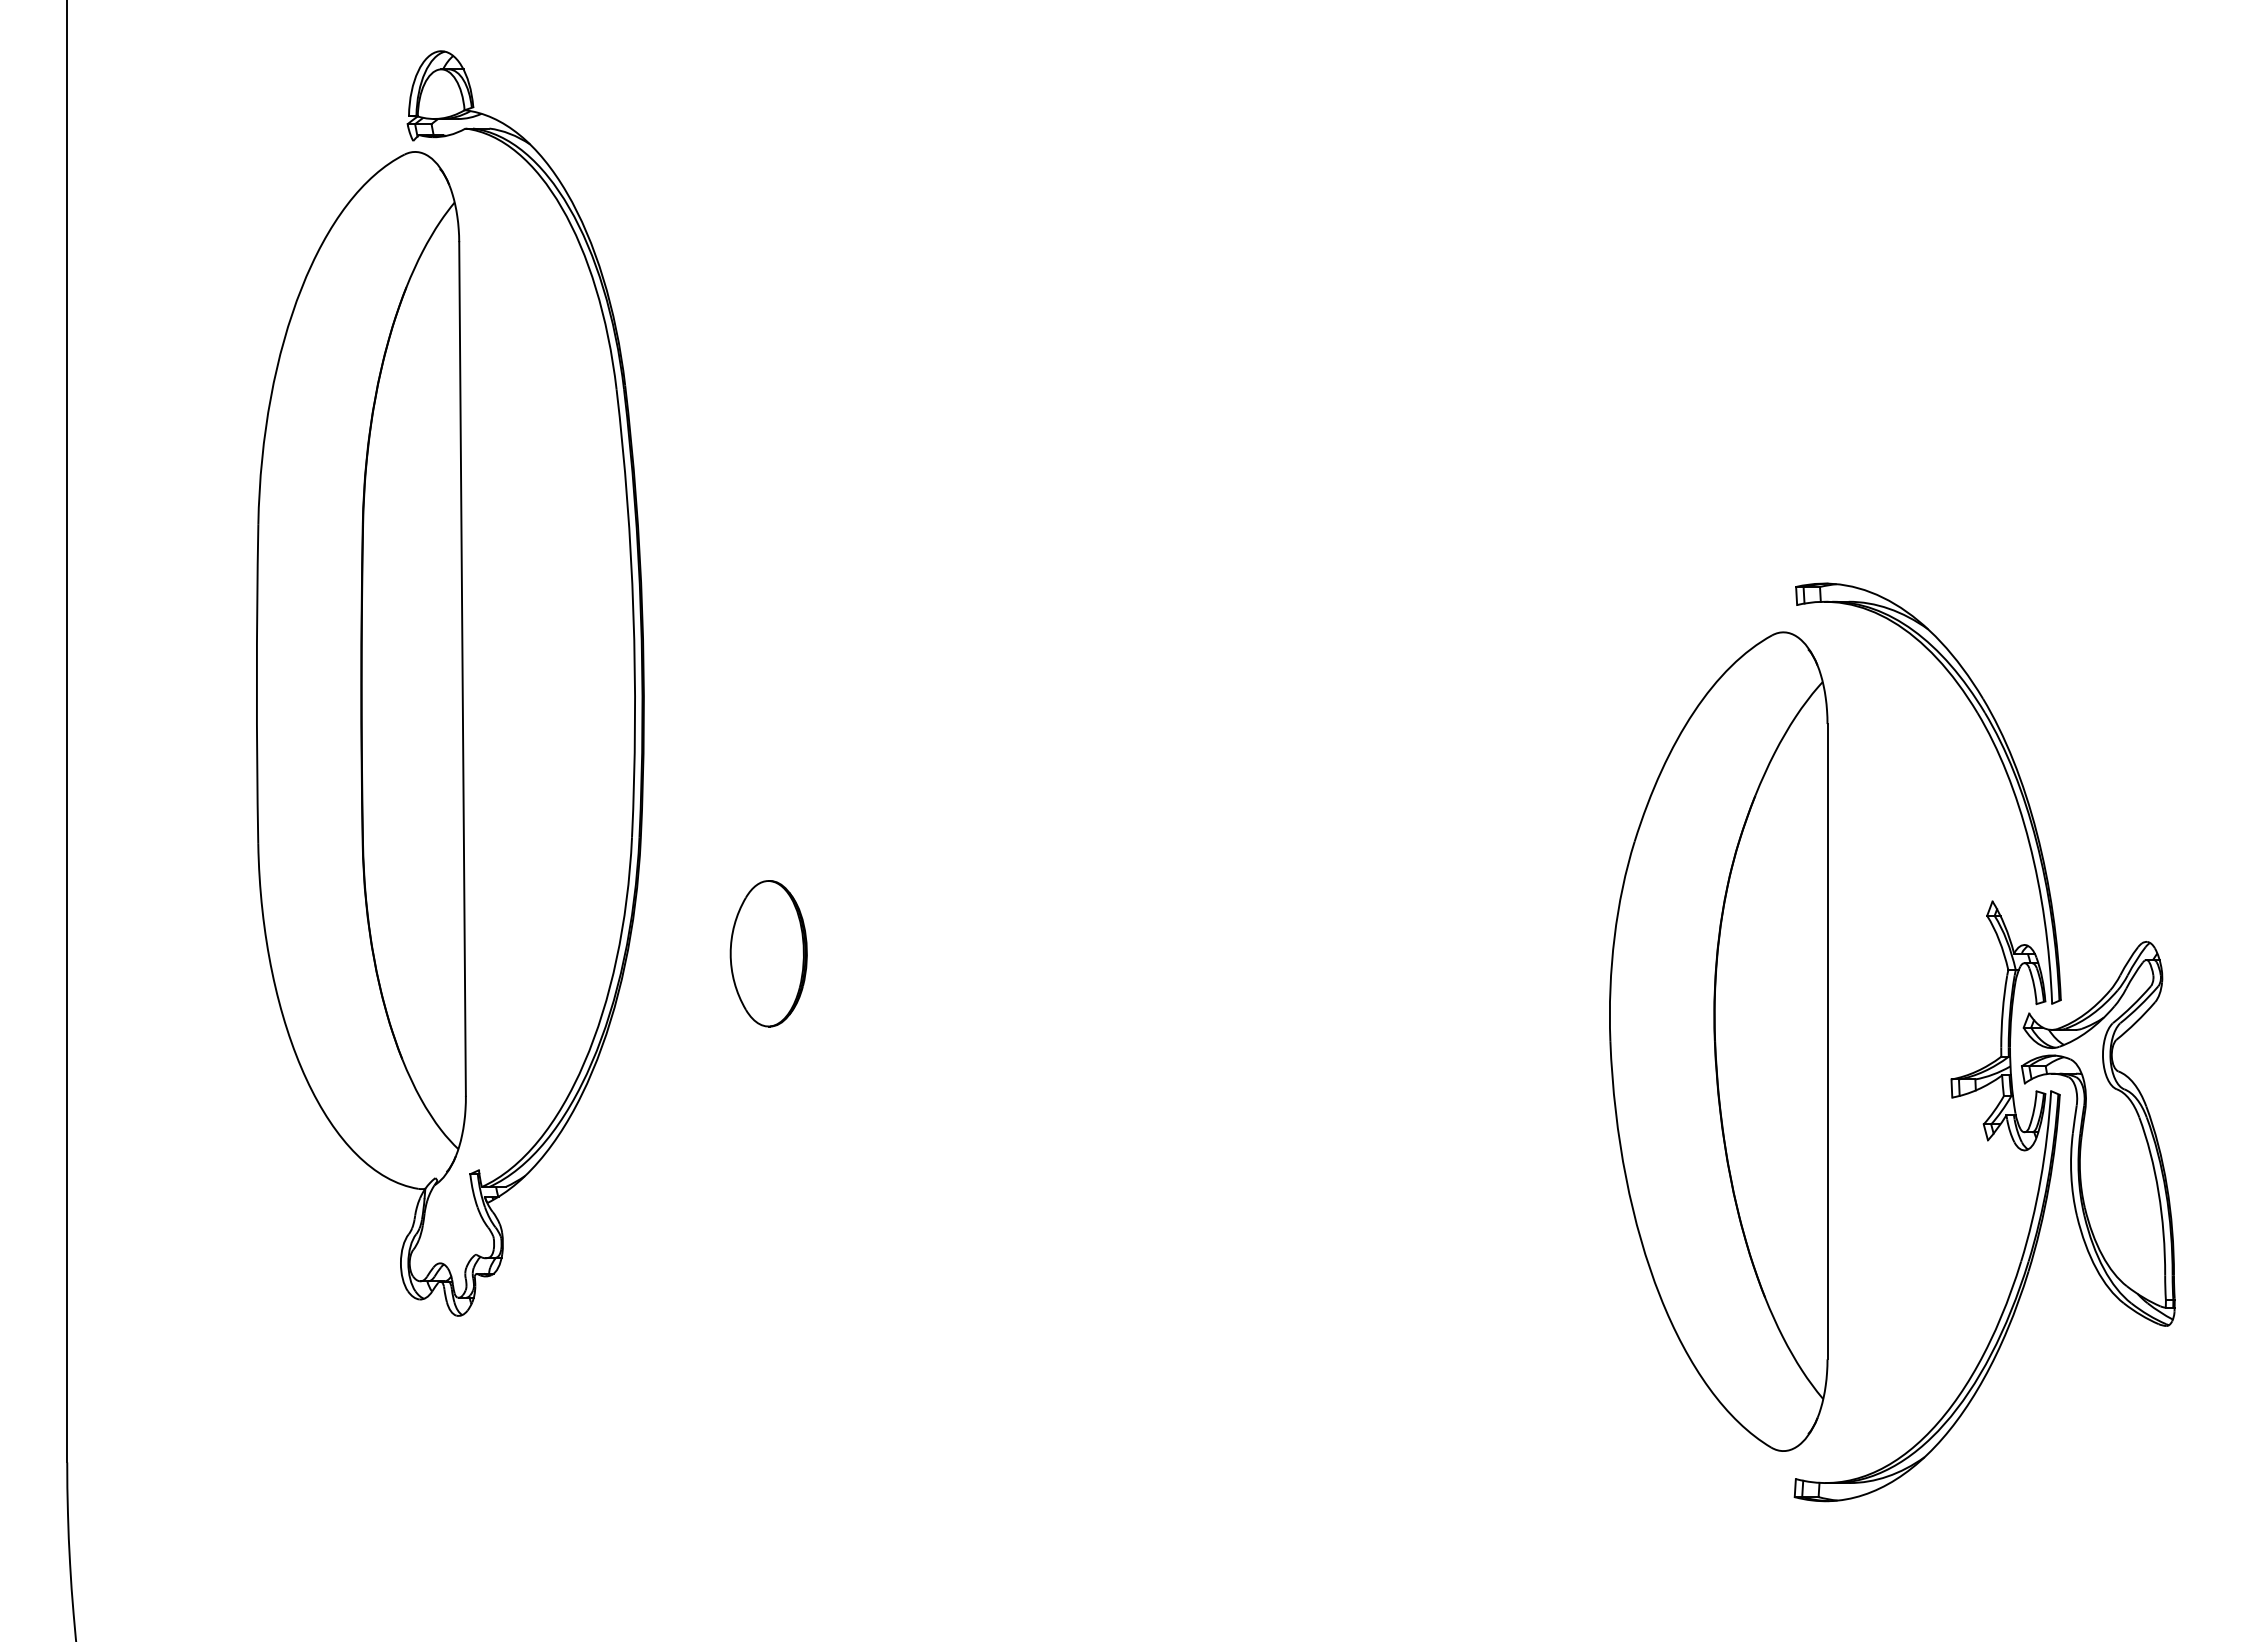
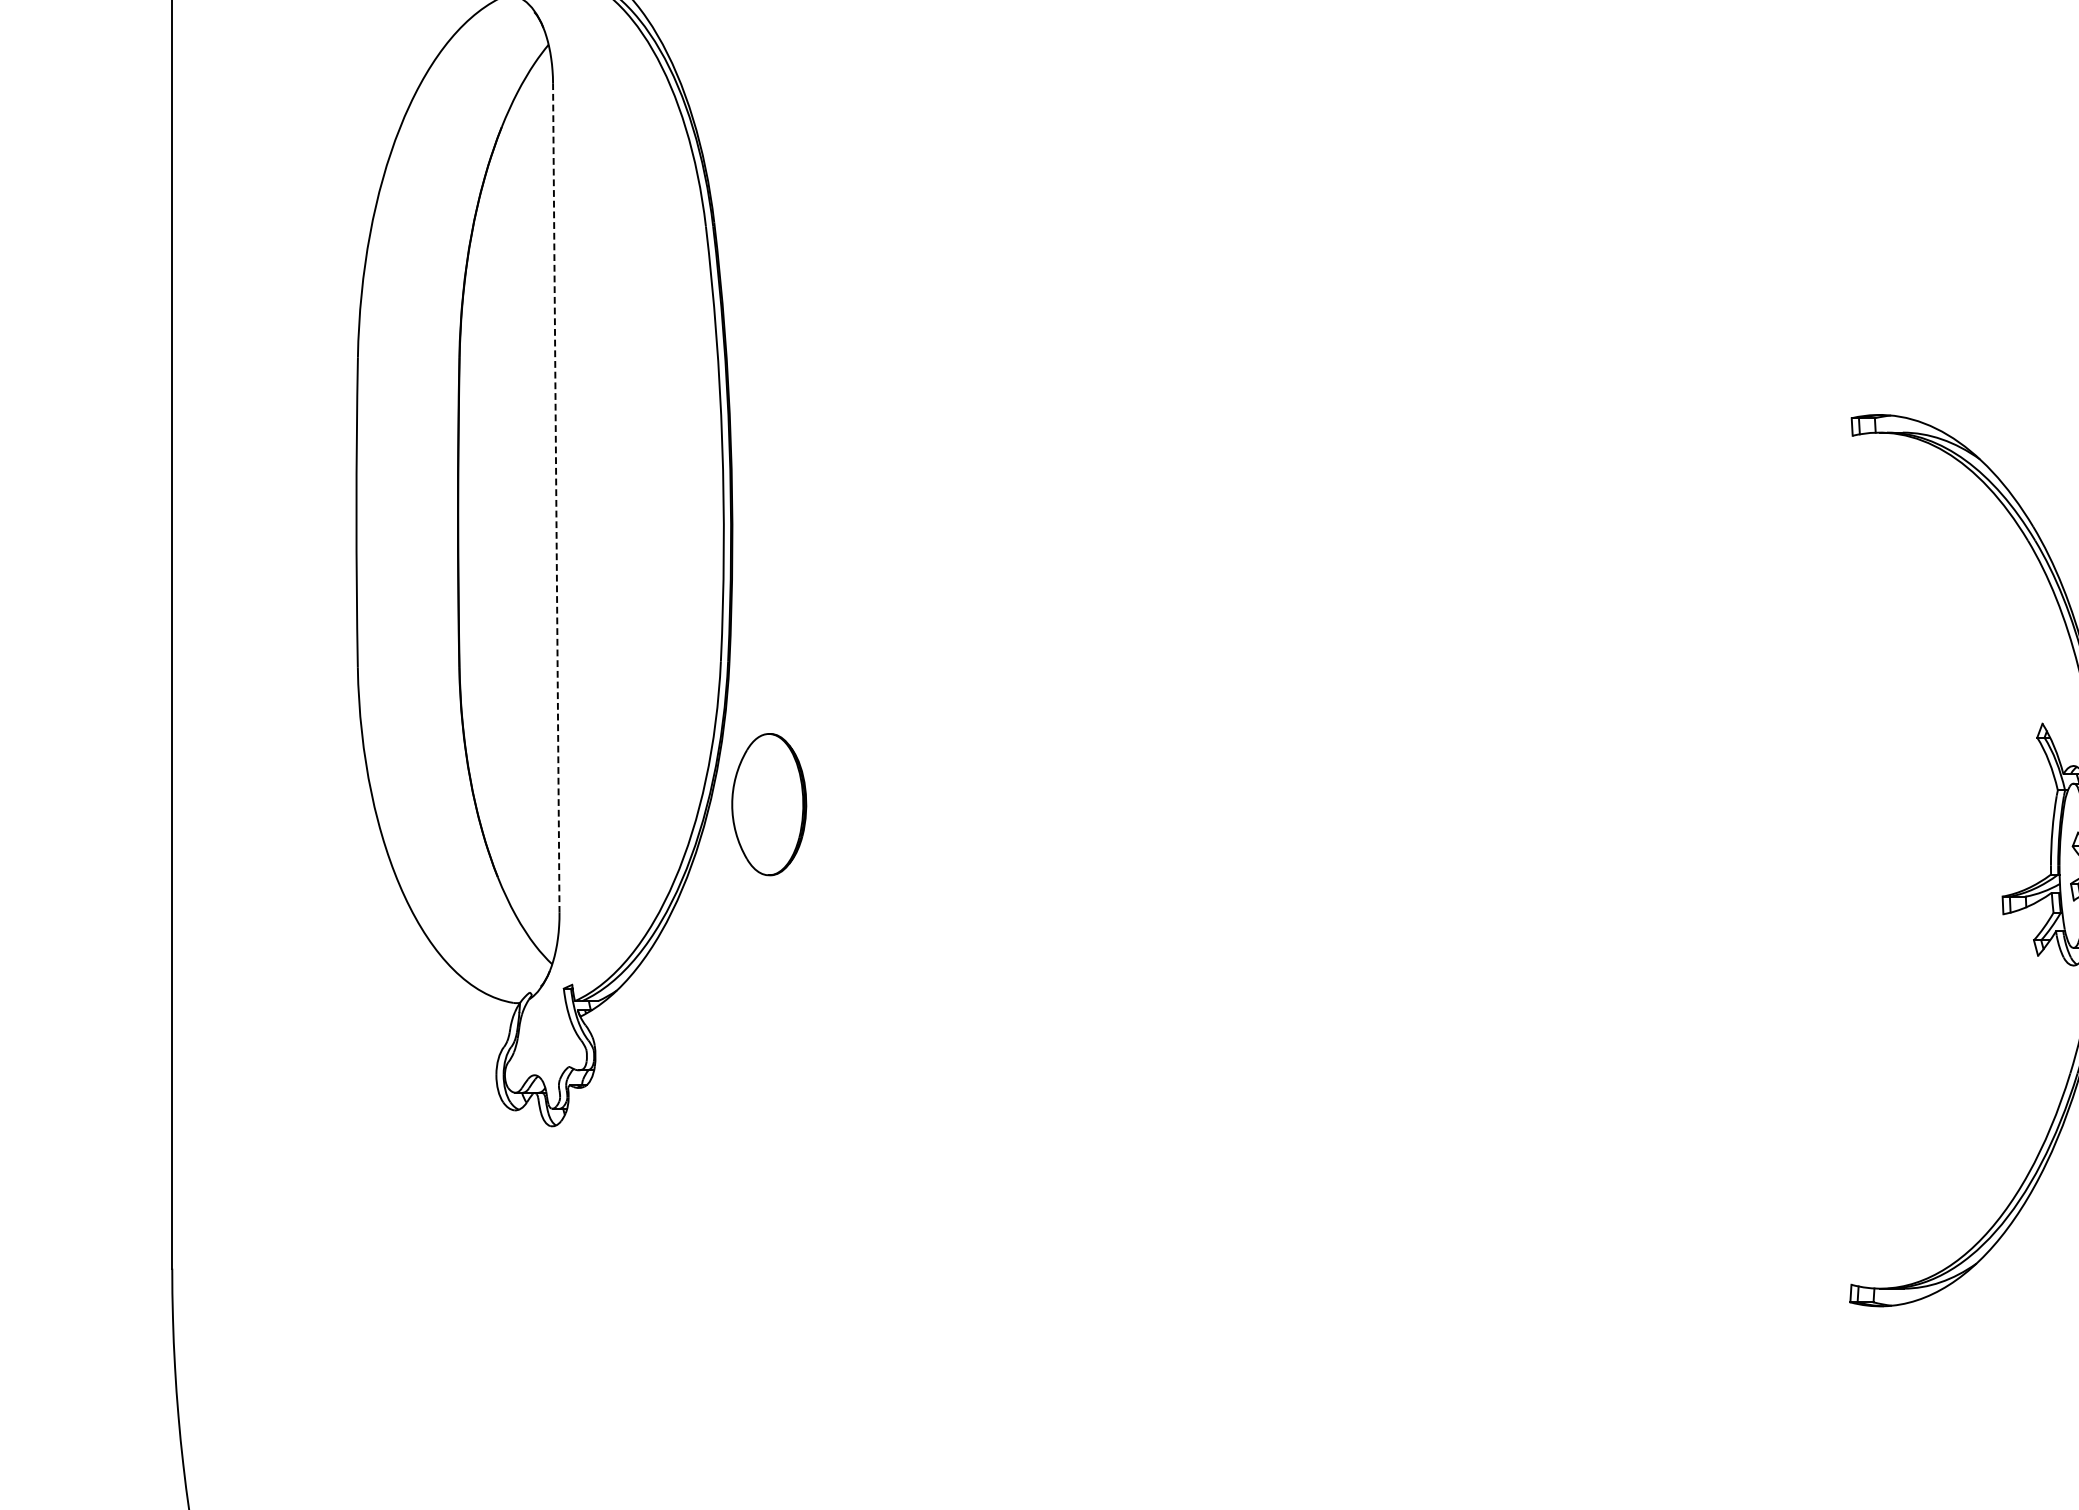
line: (462, 669) -> (556, 498), solid -> dashed
part: (768, 953) -> (768, 804), moved
part: (1718, 1041) -> (1776, 859), removed

